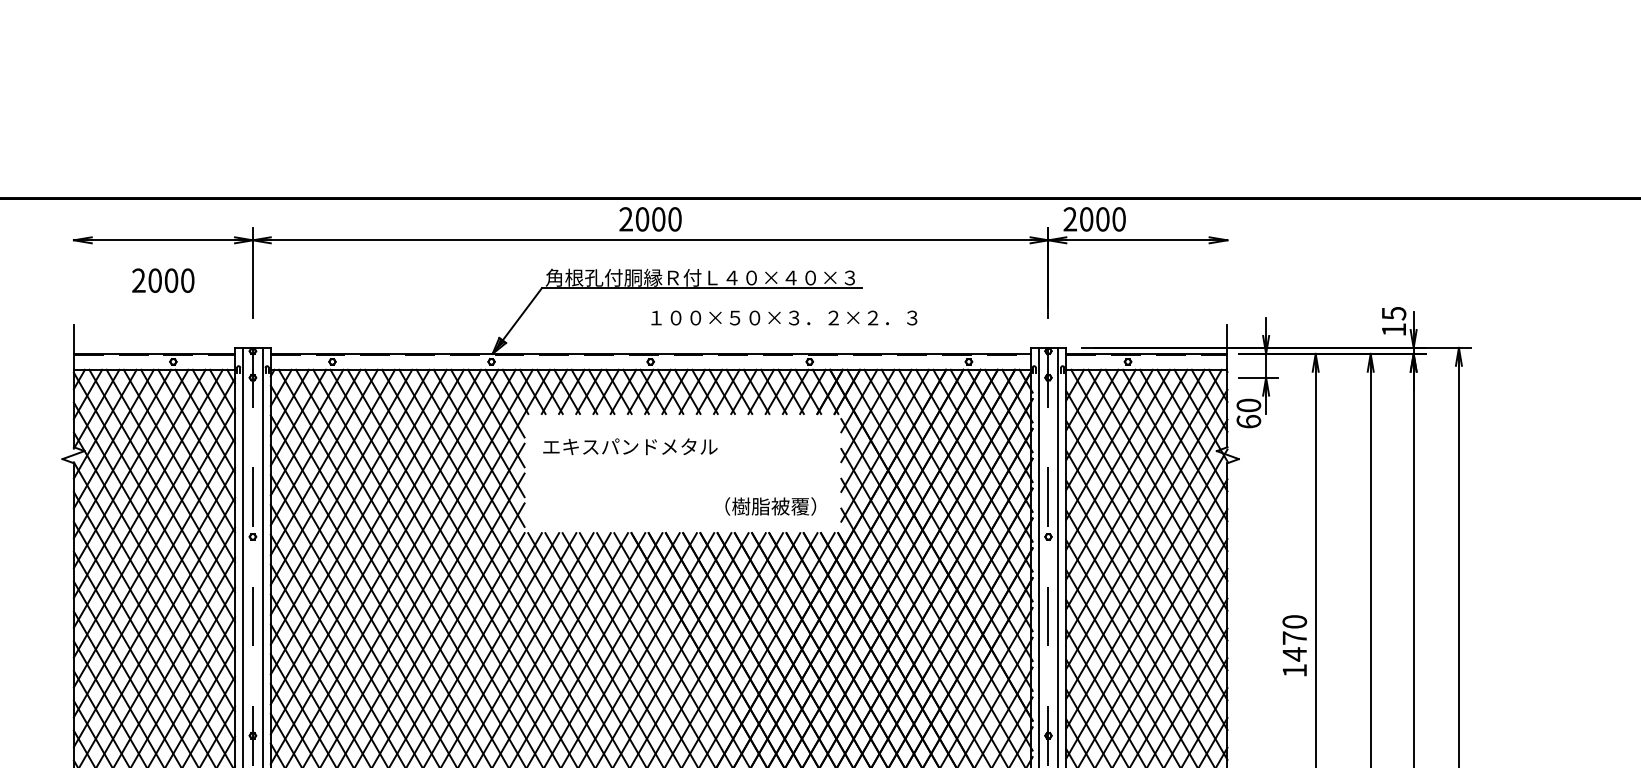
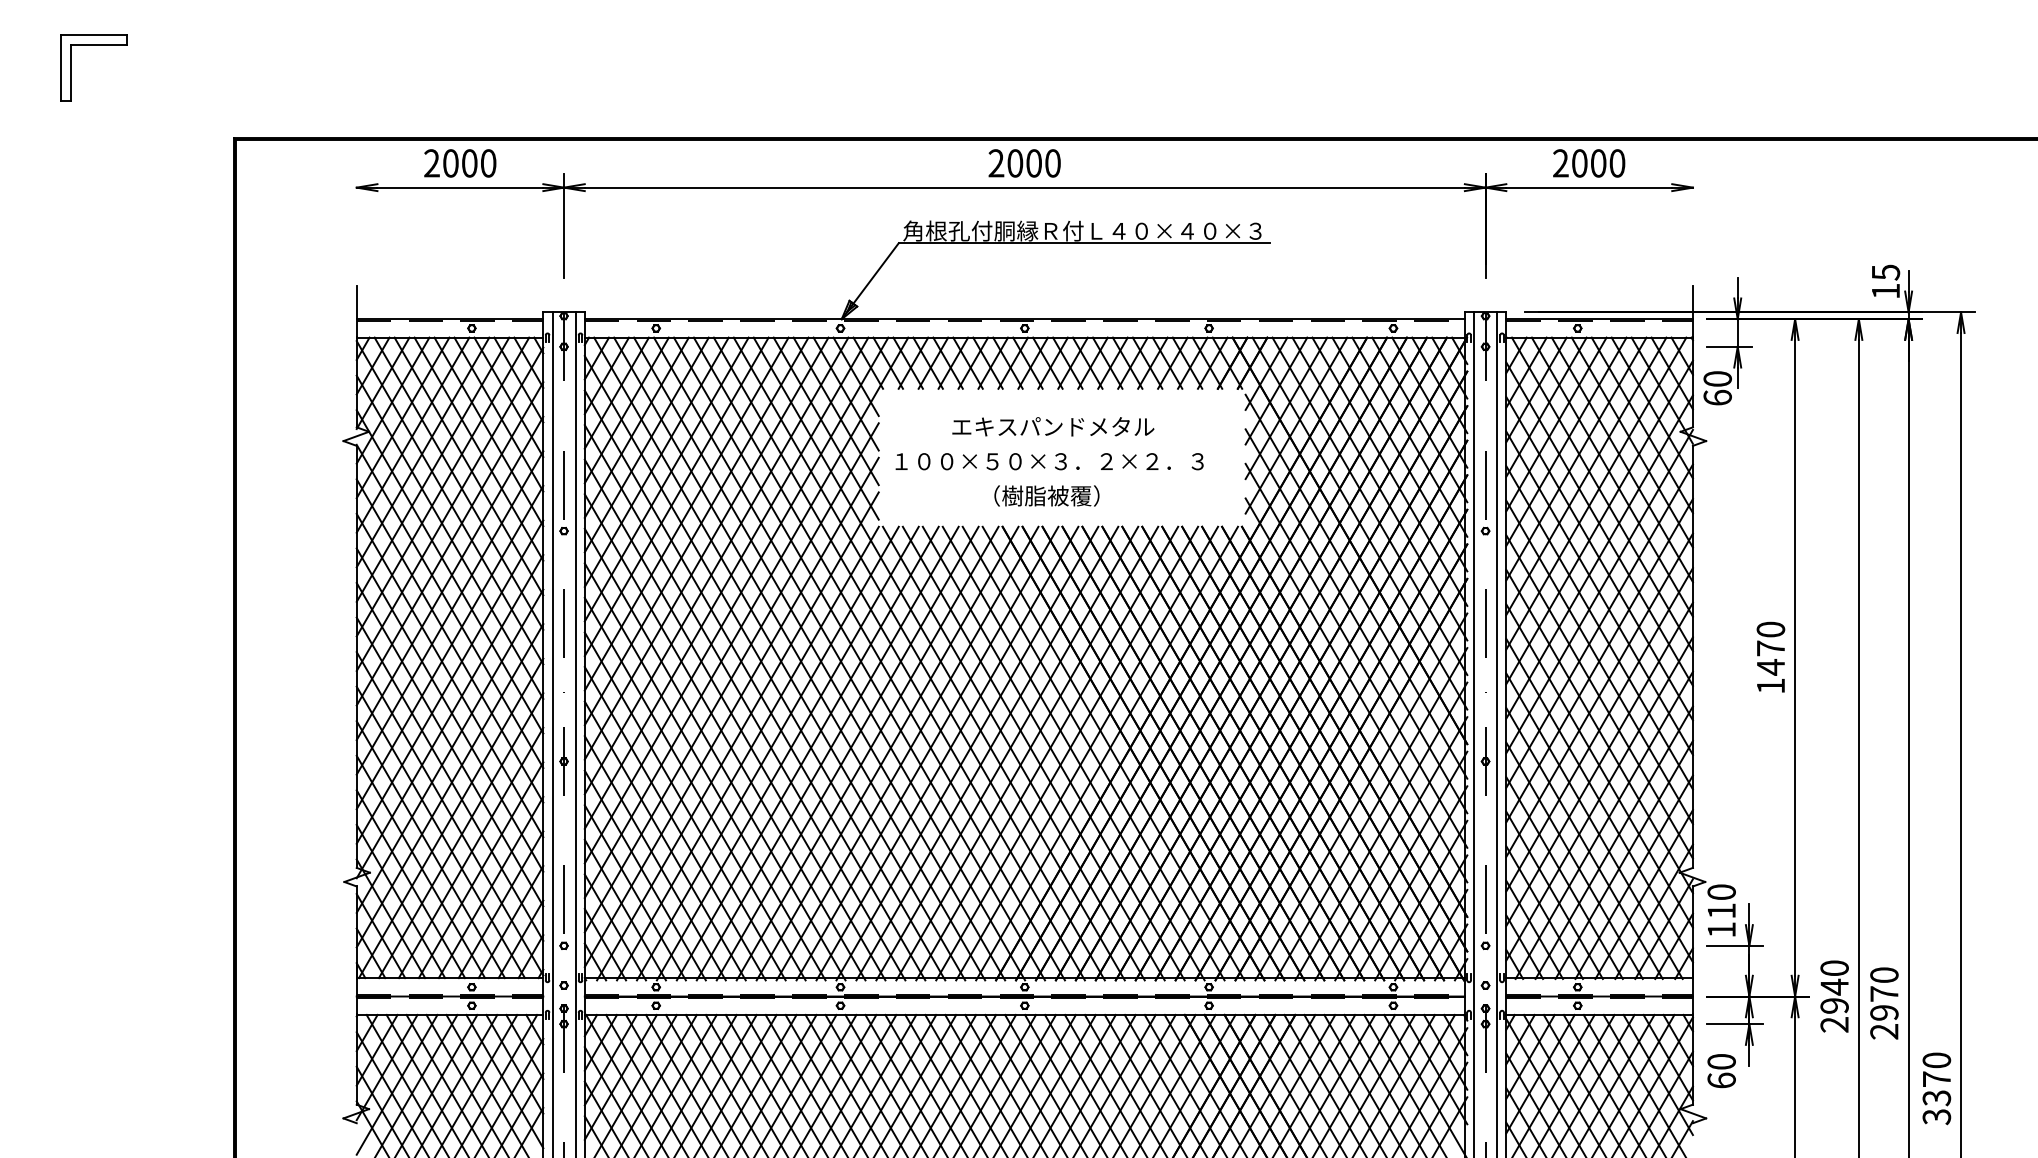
text: (1095, 219) -> (1589, 163), moved
text: (163, 280) -> (460, 163), moved
text: (784, 317) -> (1049, 461), moved
text: (630, 446) -> (1053, 426), moved
text: (770, 506) -> (1046, 495), moved

